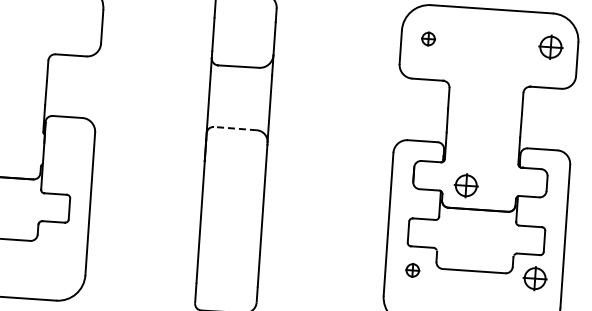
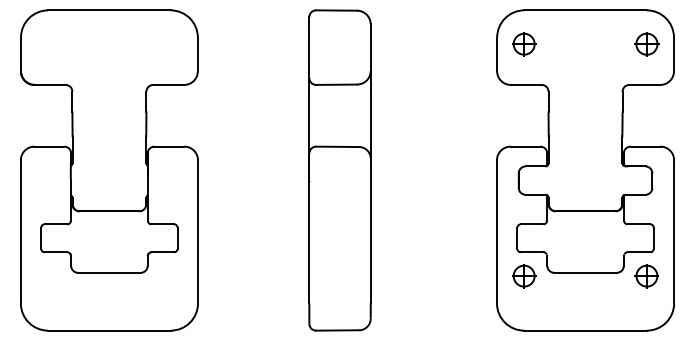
part: (428, 39) -> (524, 44), size x1.67
line: (235, 128) -> (337, 146), dashed -> solid
part: (465, 186) -> (571, 188), removed
part: (412, 270) -> (524, 276), size x1.67

